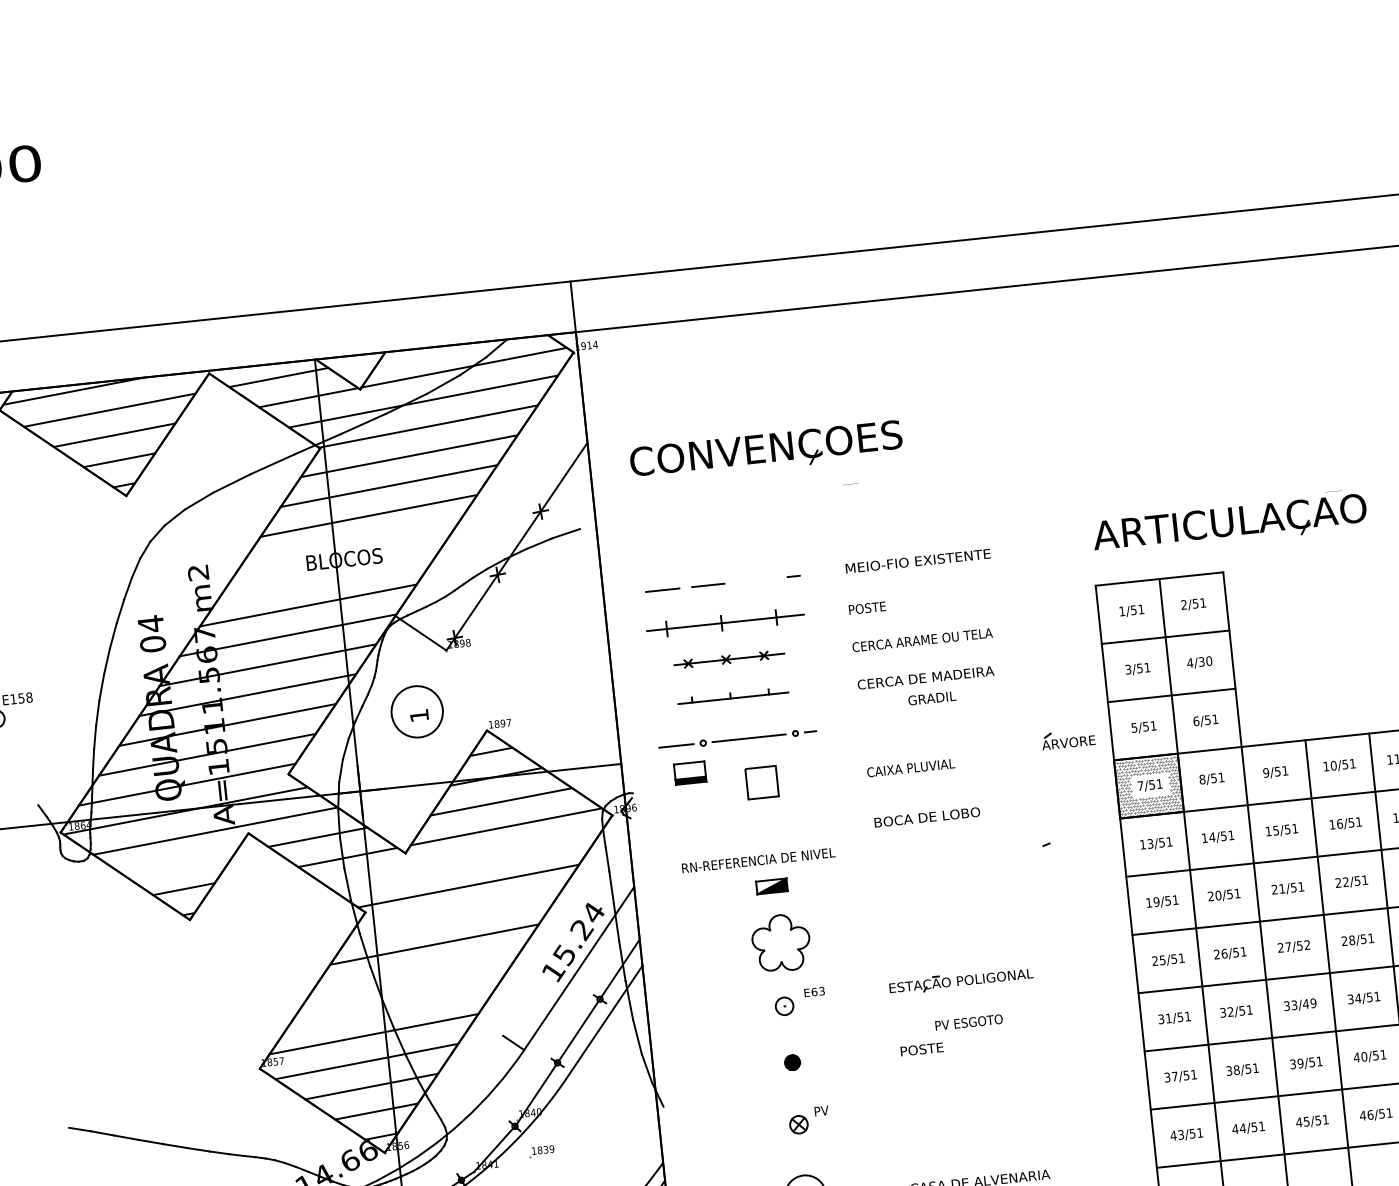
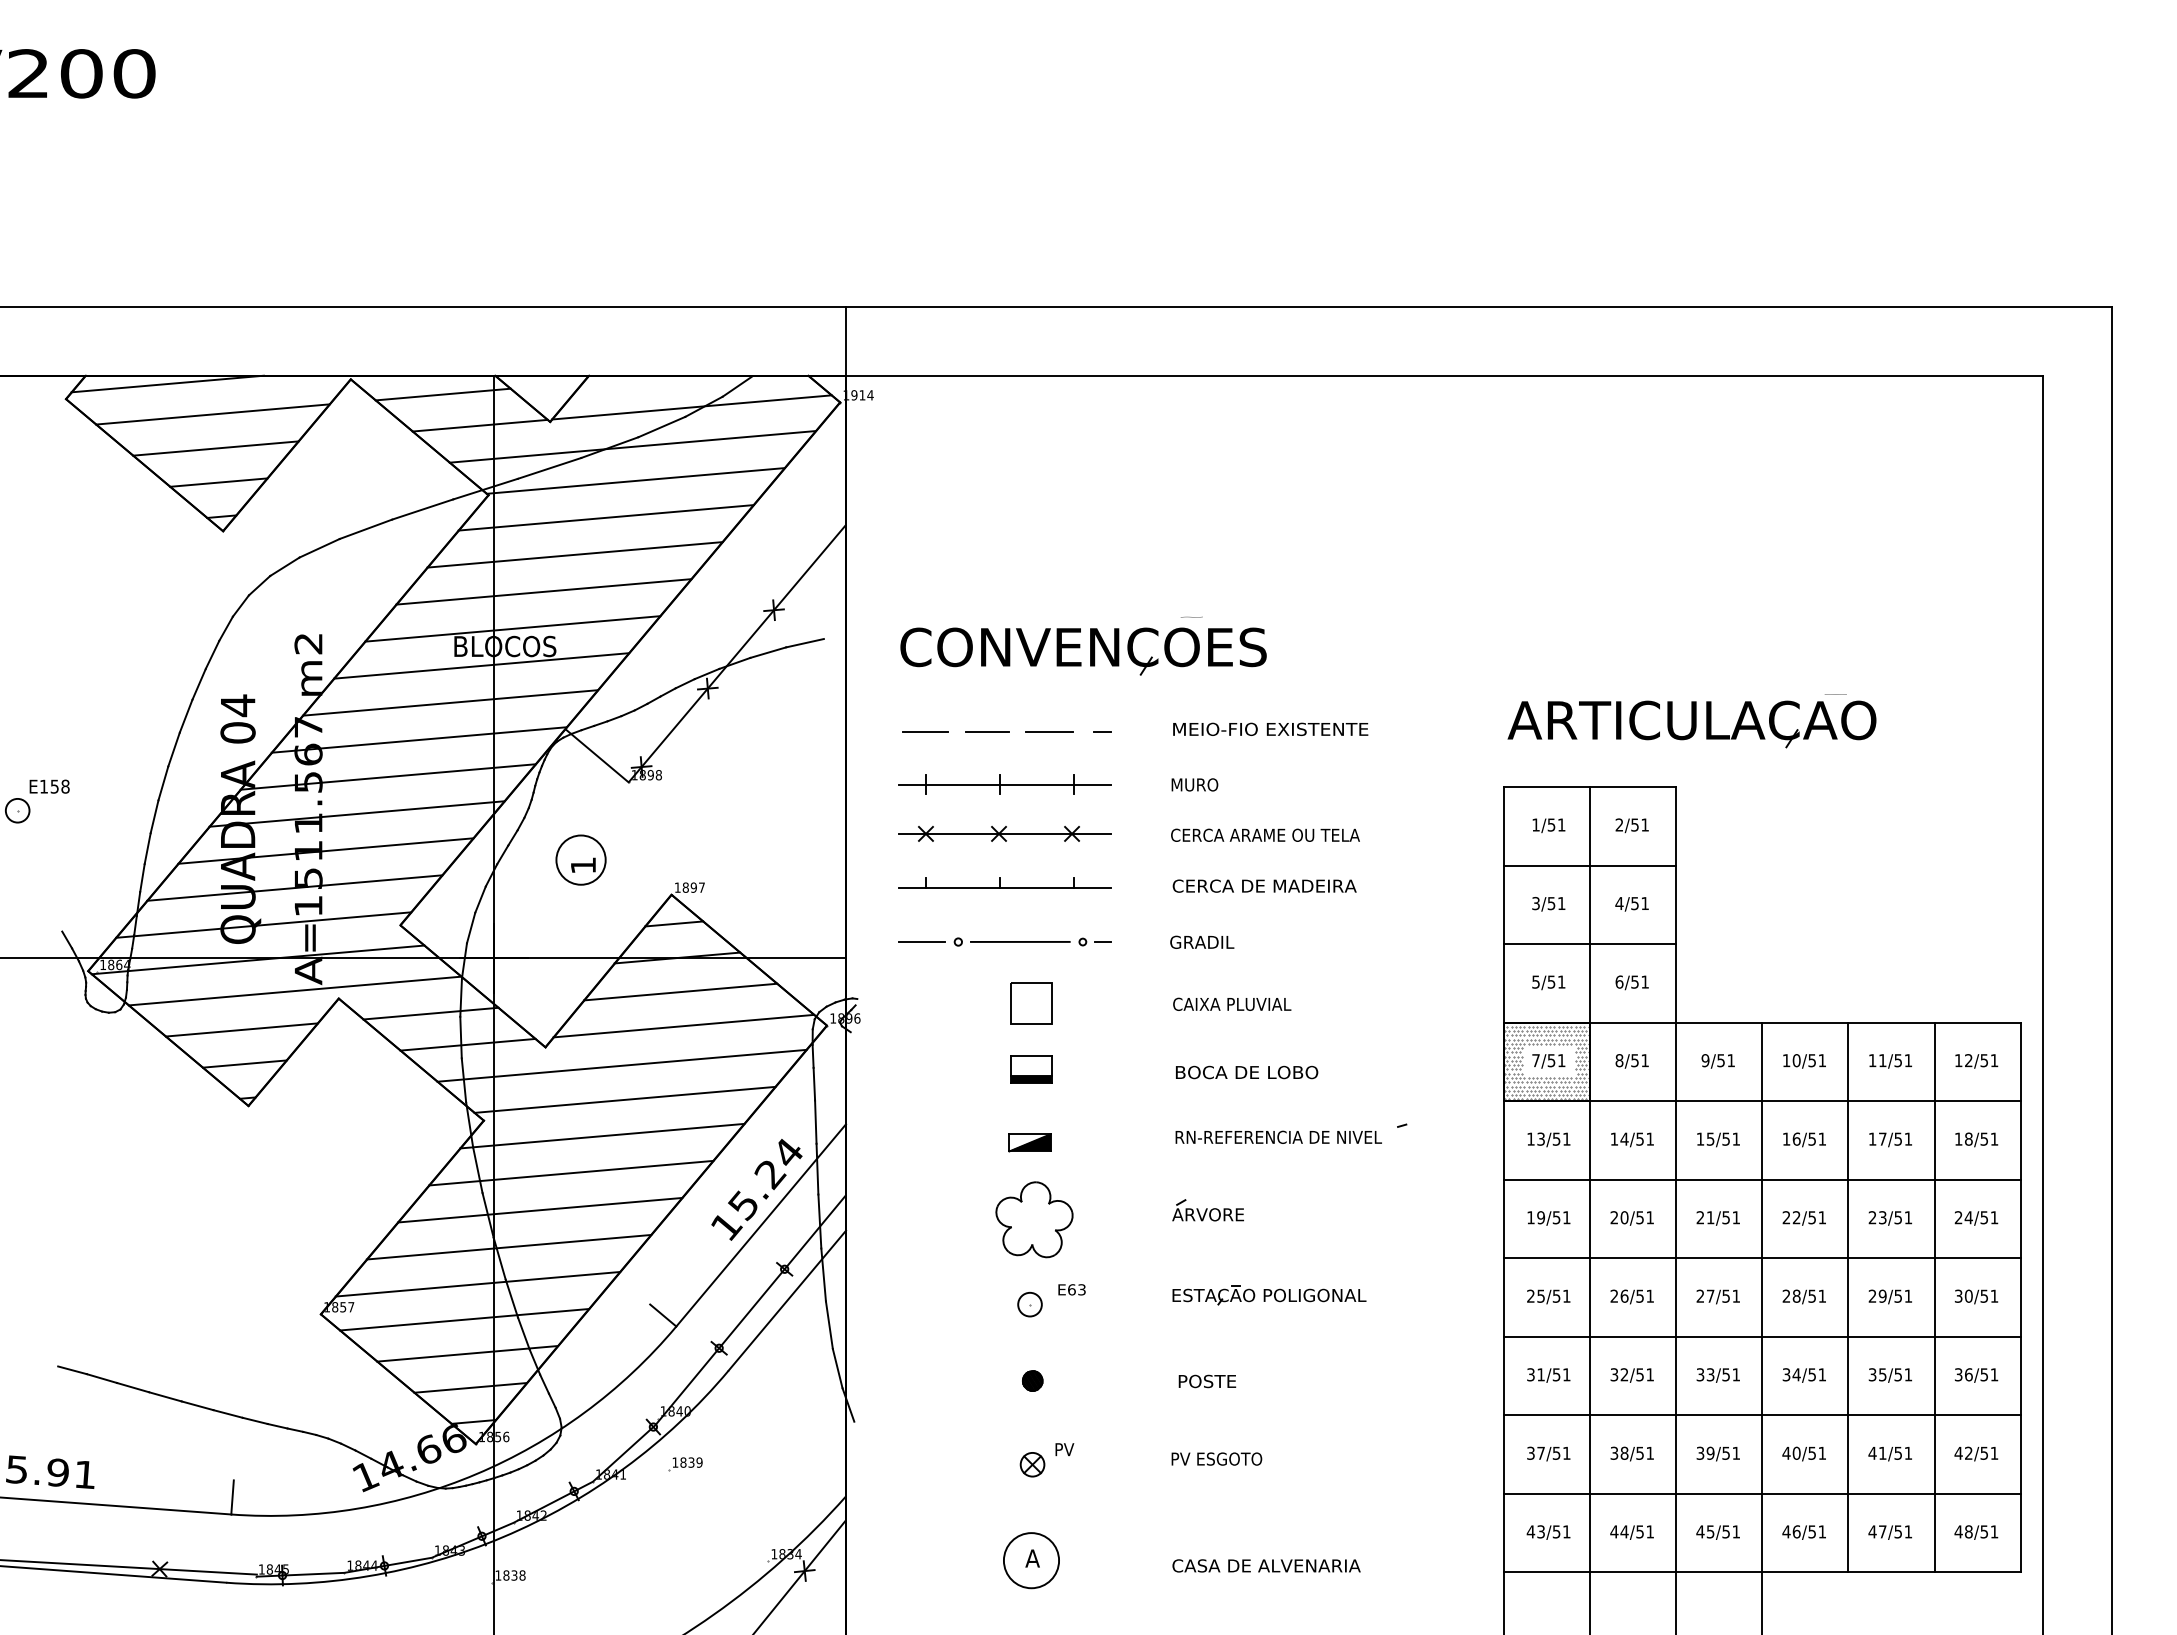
part: (766, 451) -> (1083, 651), moved
line: (348, 545) -> (512, 628), added
line: (328, 575) -> (481, 665), added
line: (754, 580) -> (1049, 732), added
text: (868, 607) -> (1197, 784), POSTE -> MURO
part: (728, 659) -> (1004, 833), size x1.43
text: (1205, 661) -> (1640, 903), 4/30 -> 4/51
part: (732, 695) -> (1004, 882), size x1.43
text: (932, 697) -> (1202, 941), moved
circle: (416, 711) -> (580, 859), size x0.71
part: (1067, 739) -> (1207, 1210), moved
part: (690, 773) -> (1031, 1069), moved
text: (758, 859) -> (1278, 1136), moved
line: (463, 860) -> (621, 1065), added
line: (178, 863) -> (241, 1029), added
line: (454, 914) -> (602, 1135), added
text: (1306, 944) -> (1735, 1295), 27/52 -> 27/51
line: (413, 974) -> (539, 1209), added
line: (393, 1003) -> (508, 1246), added
text: (1309, 1003) -> (1731, 1374), 33/49 -> 33/51
text: (968, 1022) -> (1216, 1458), moved

